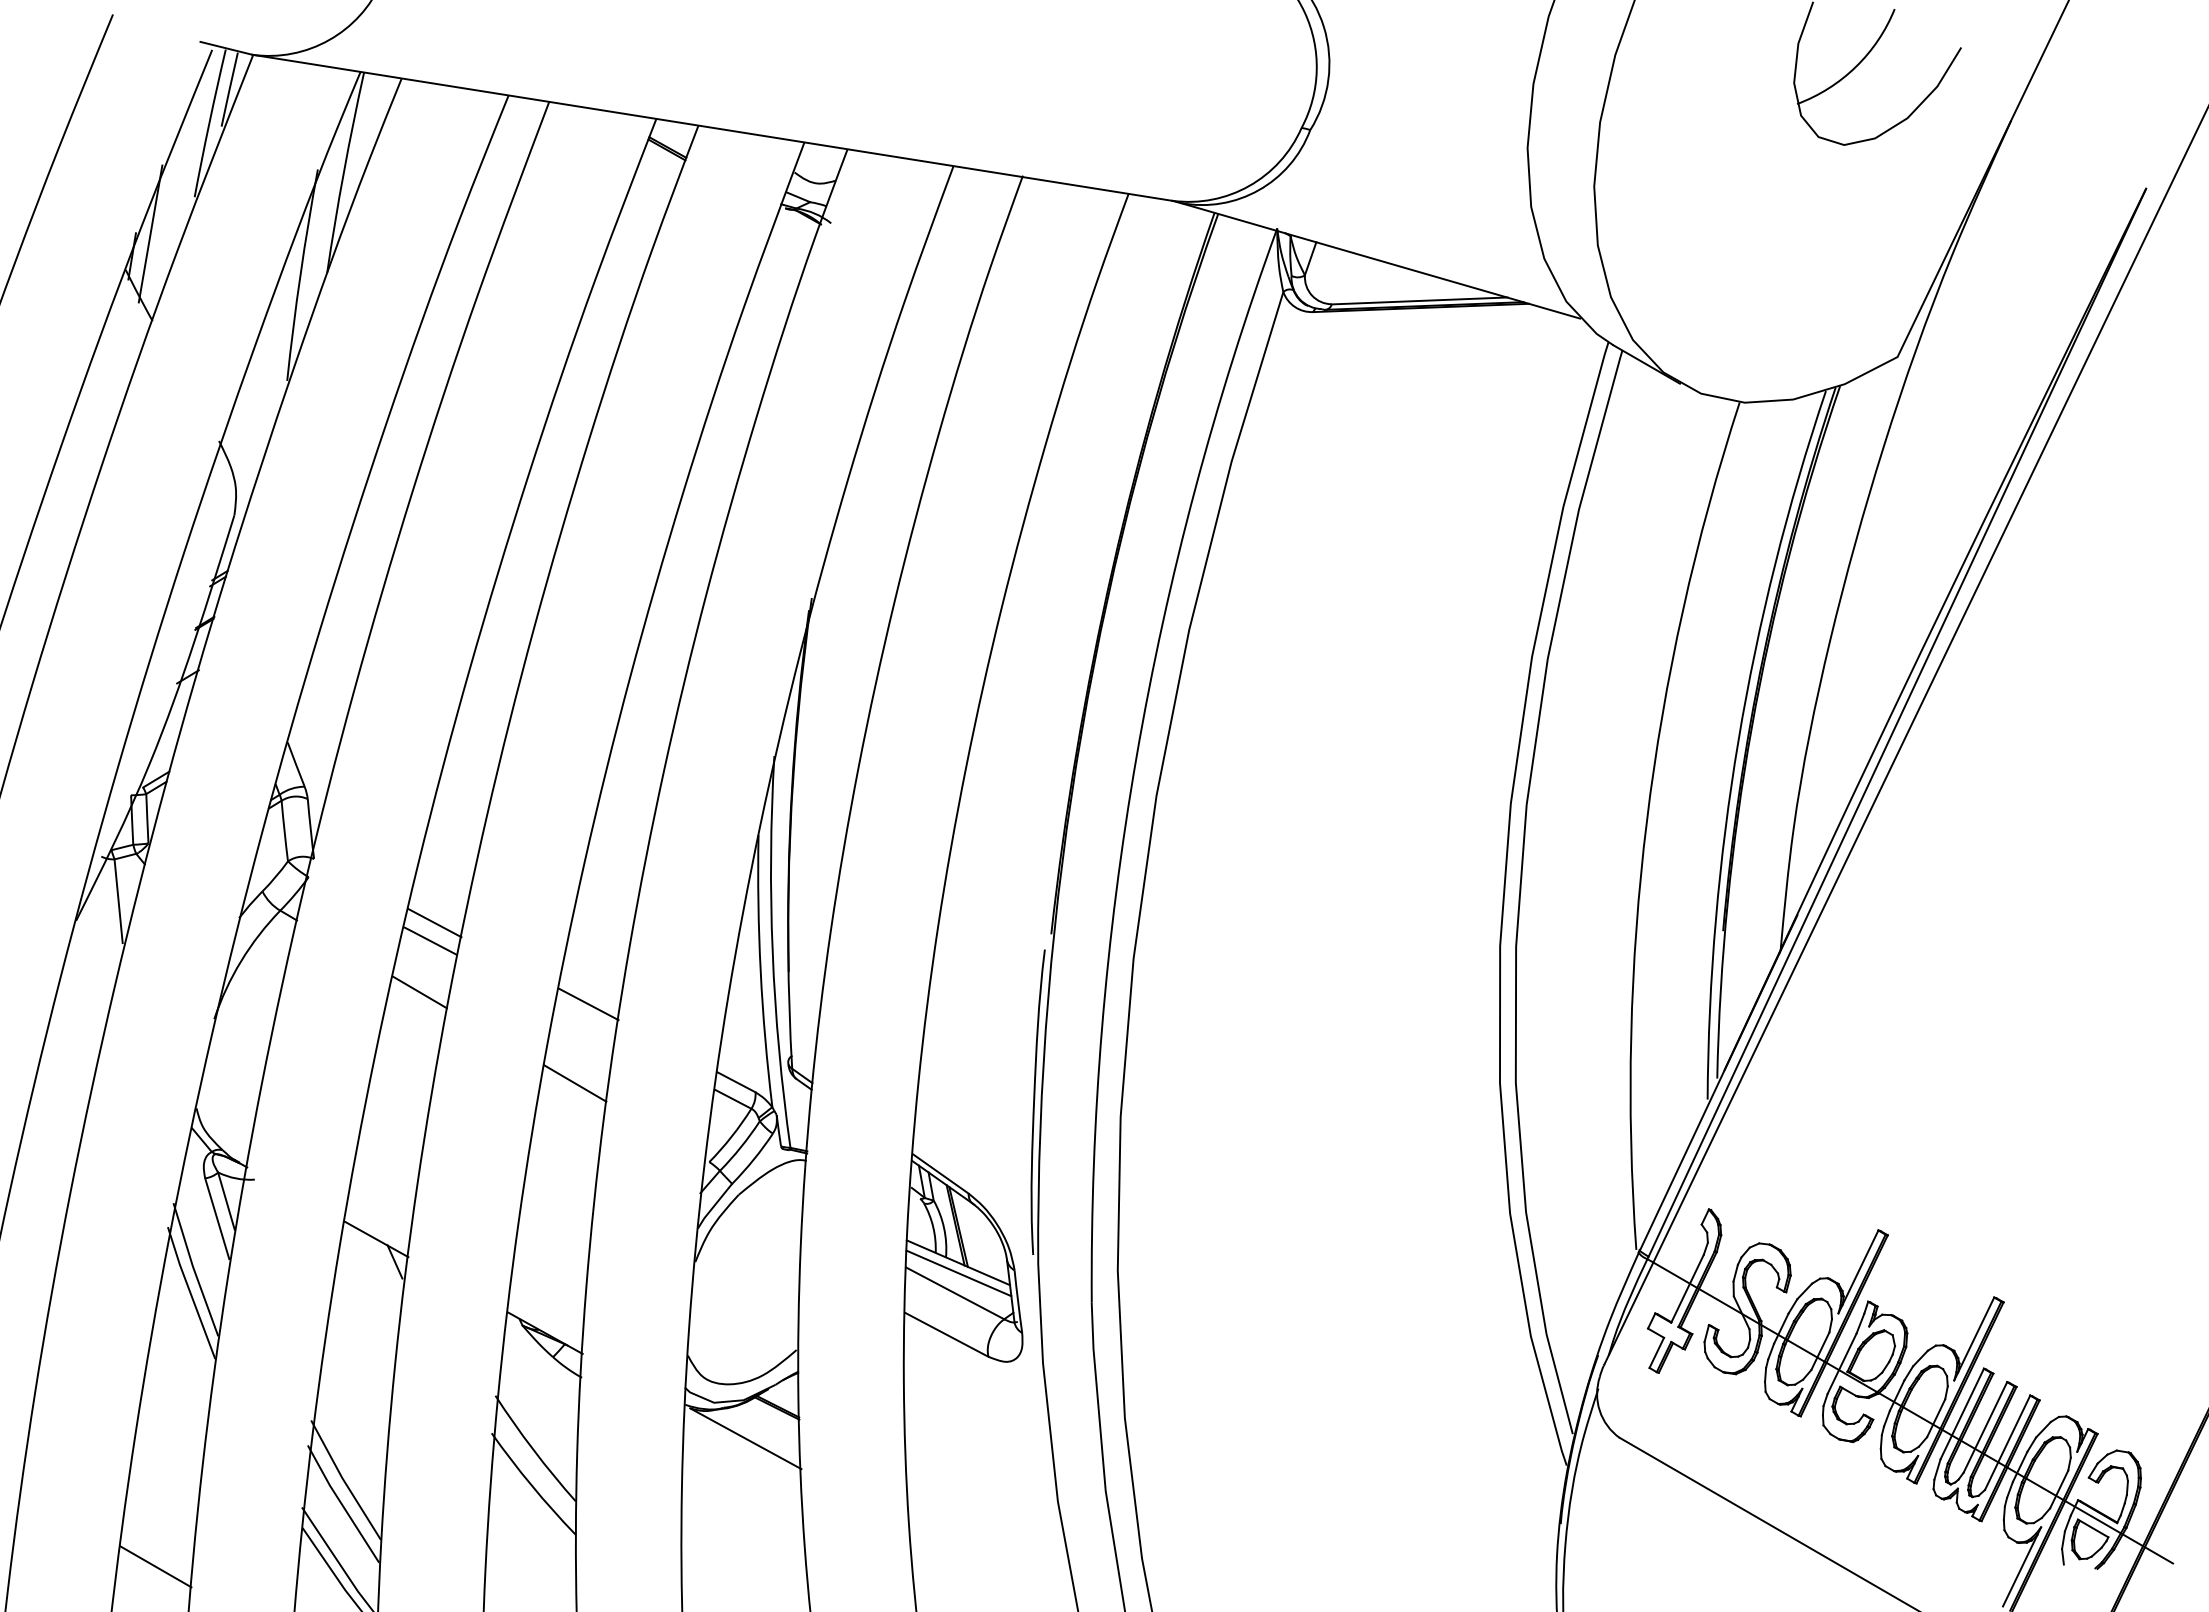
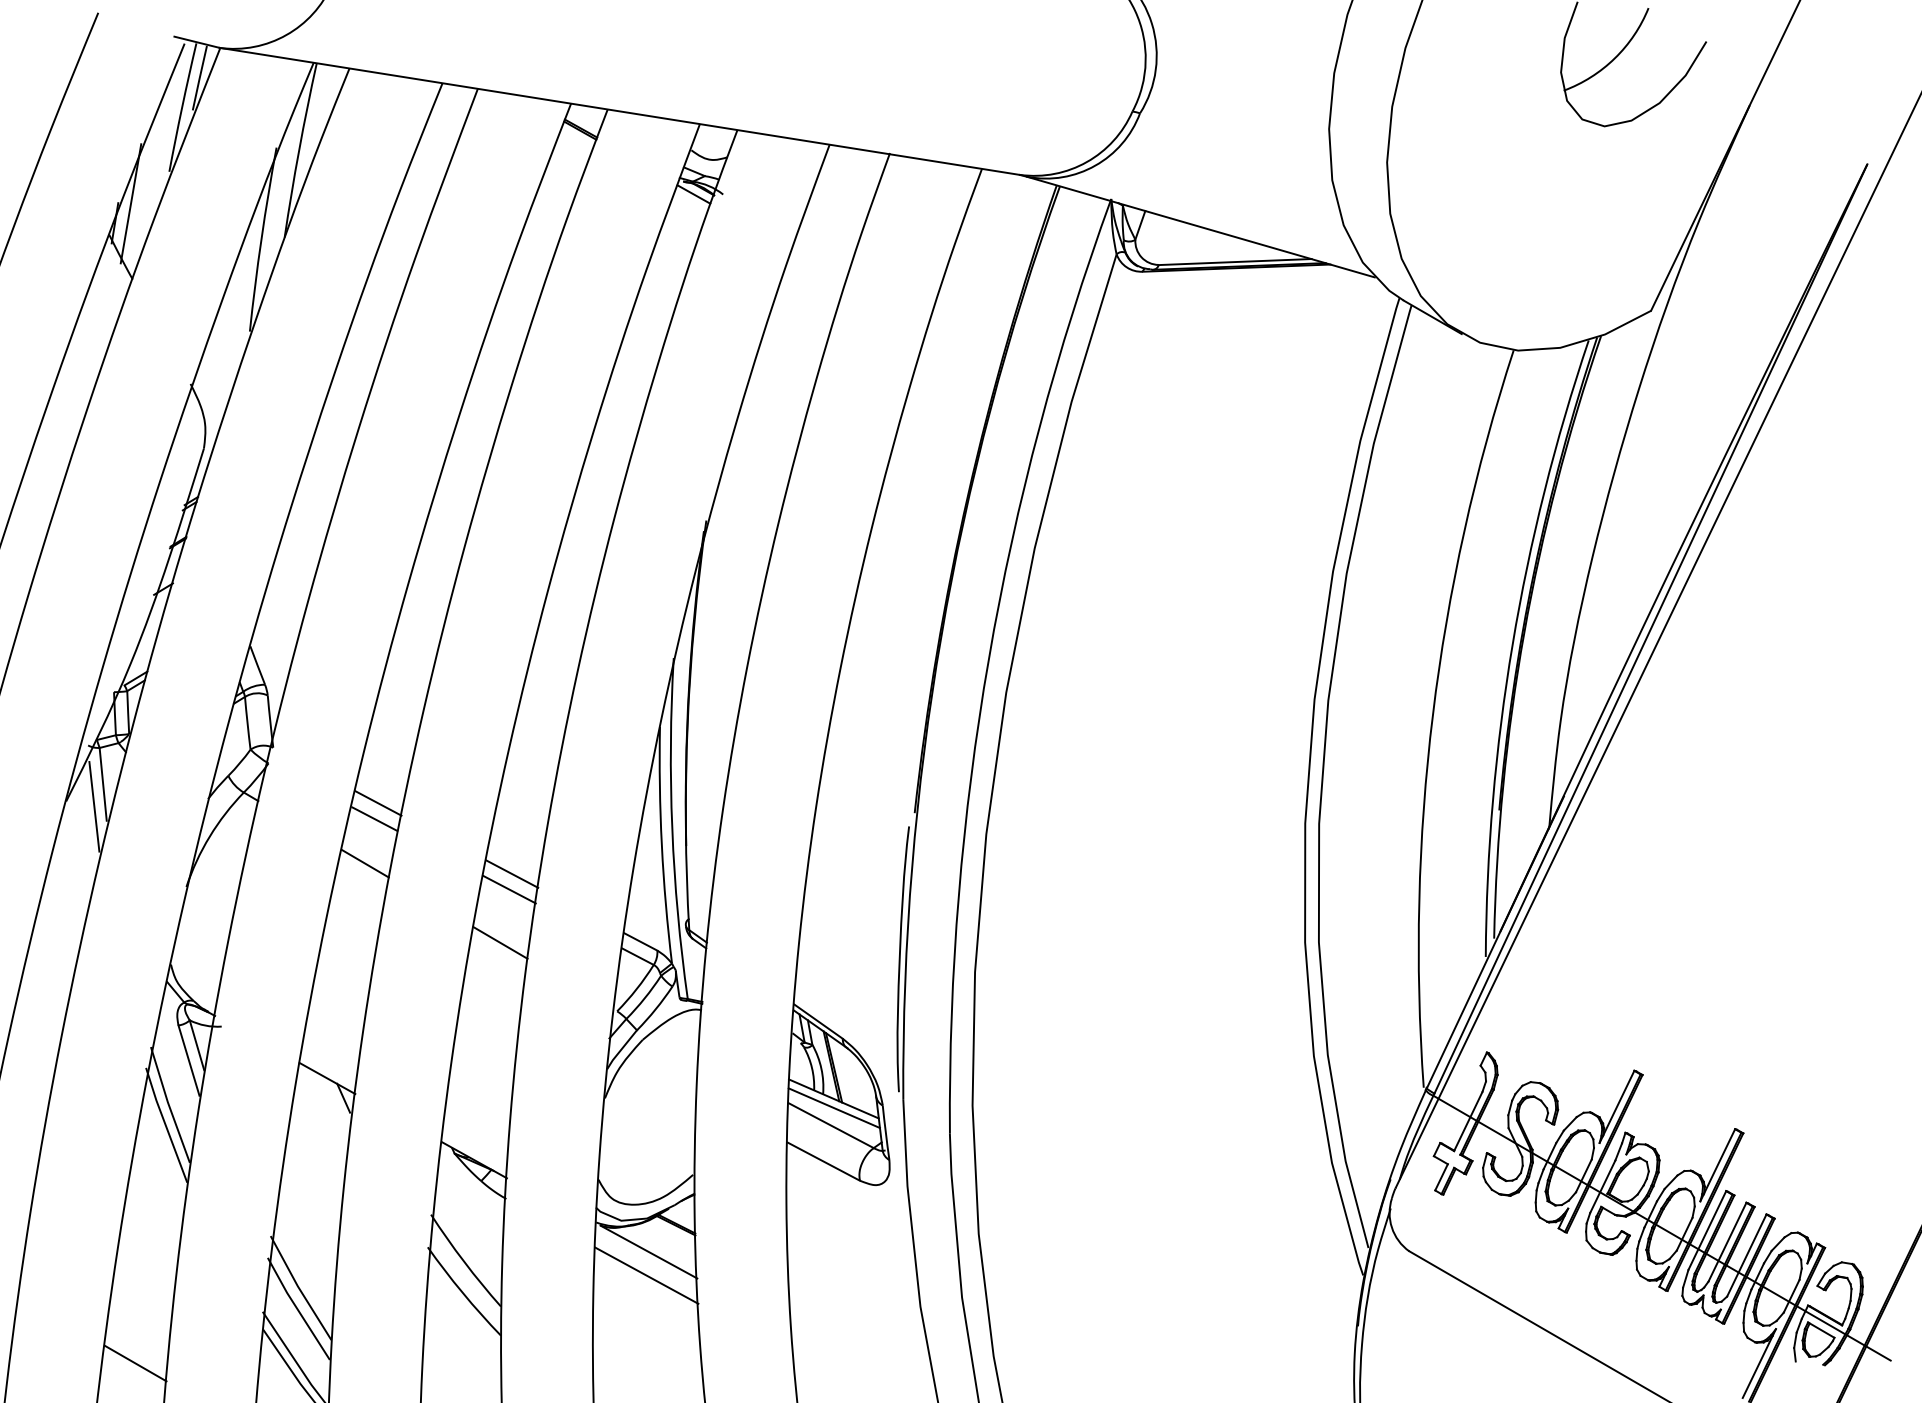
line: (797, 222) -> (693, 193), added
line: (108, 926) -> (94, 806), added
line: (585, 1022) -> (509, 889), added
line: (743, 1465) -> (646, 1275), added

